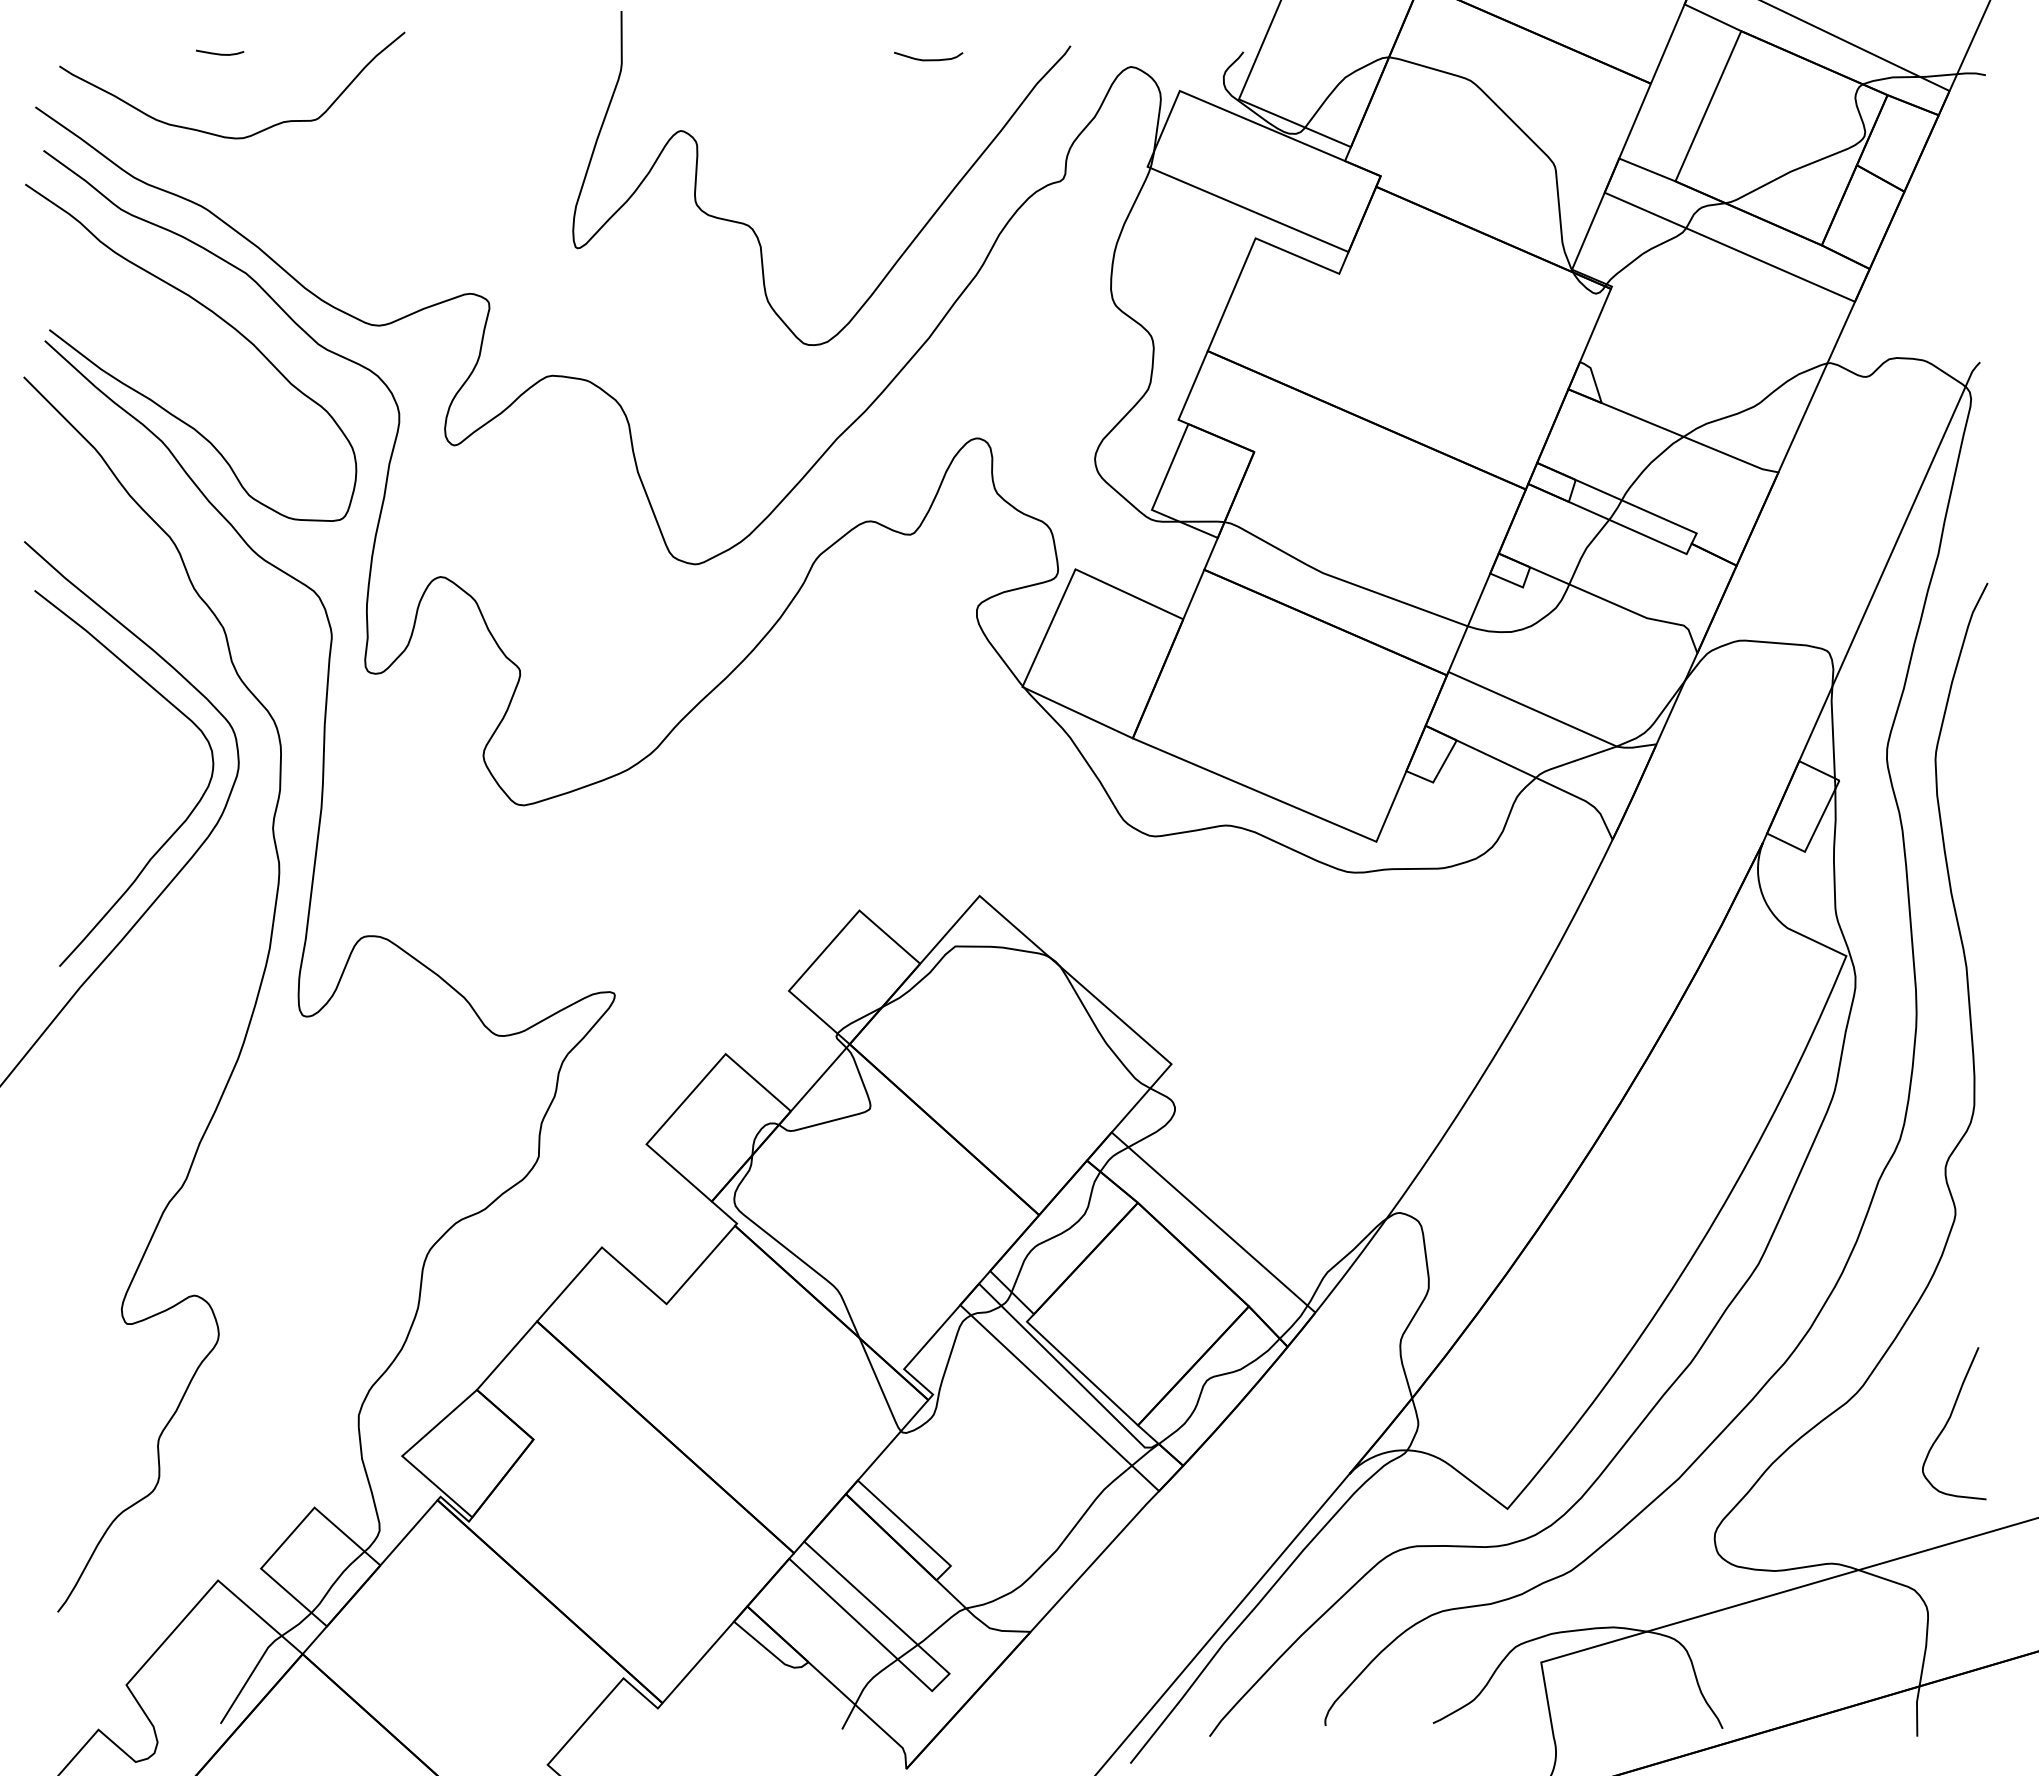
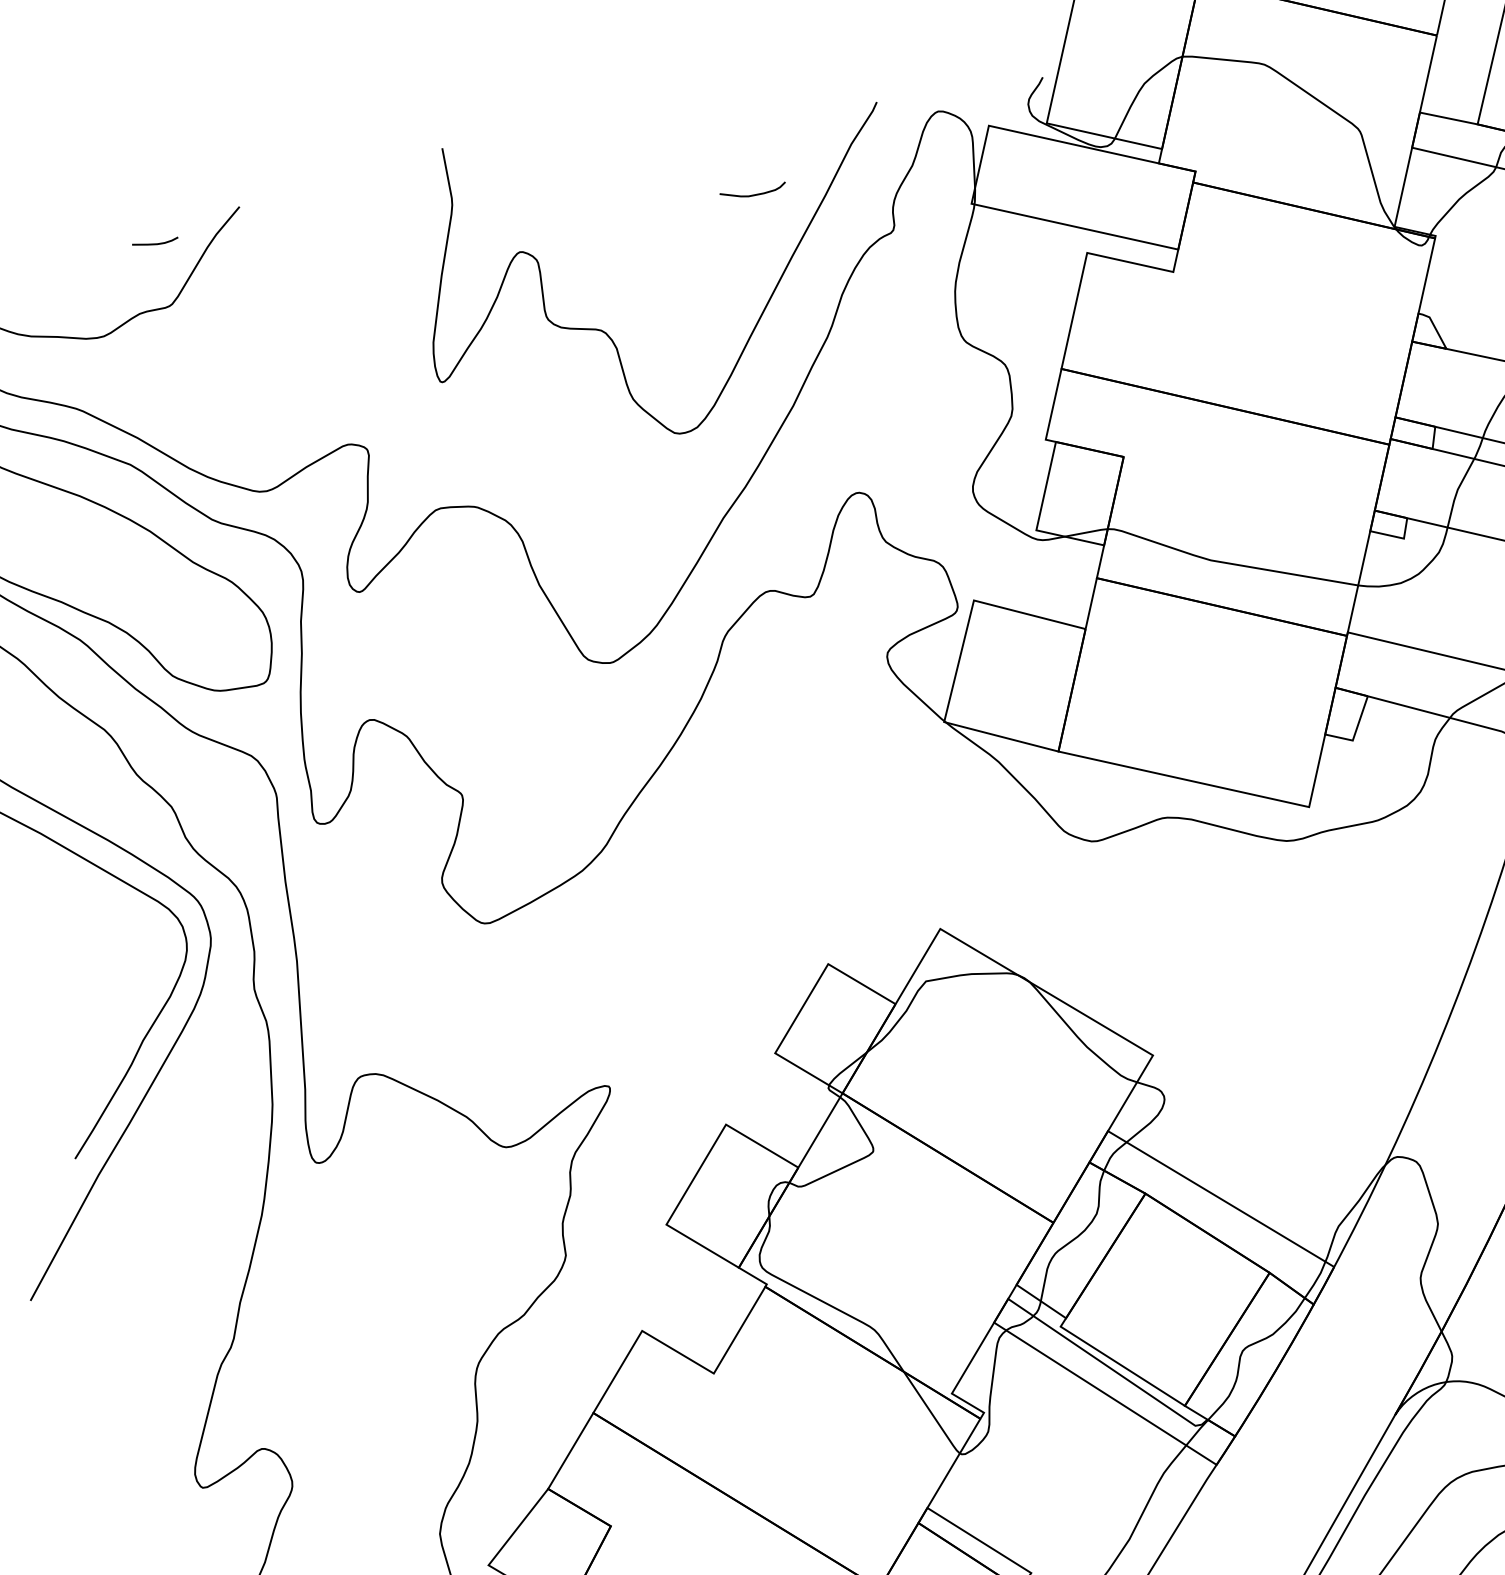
curve: (220, 53) -> (156, 243), moved
curve: (928, 59) -> (753, 194), moved

